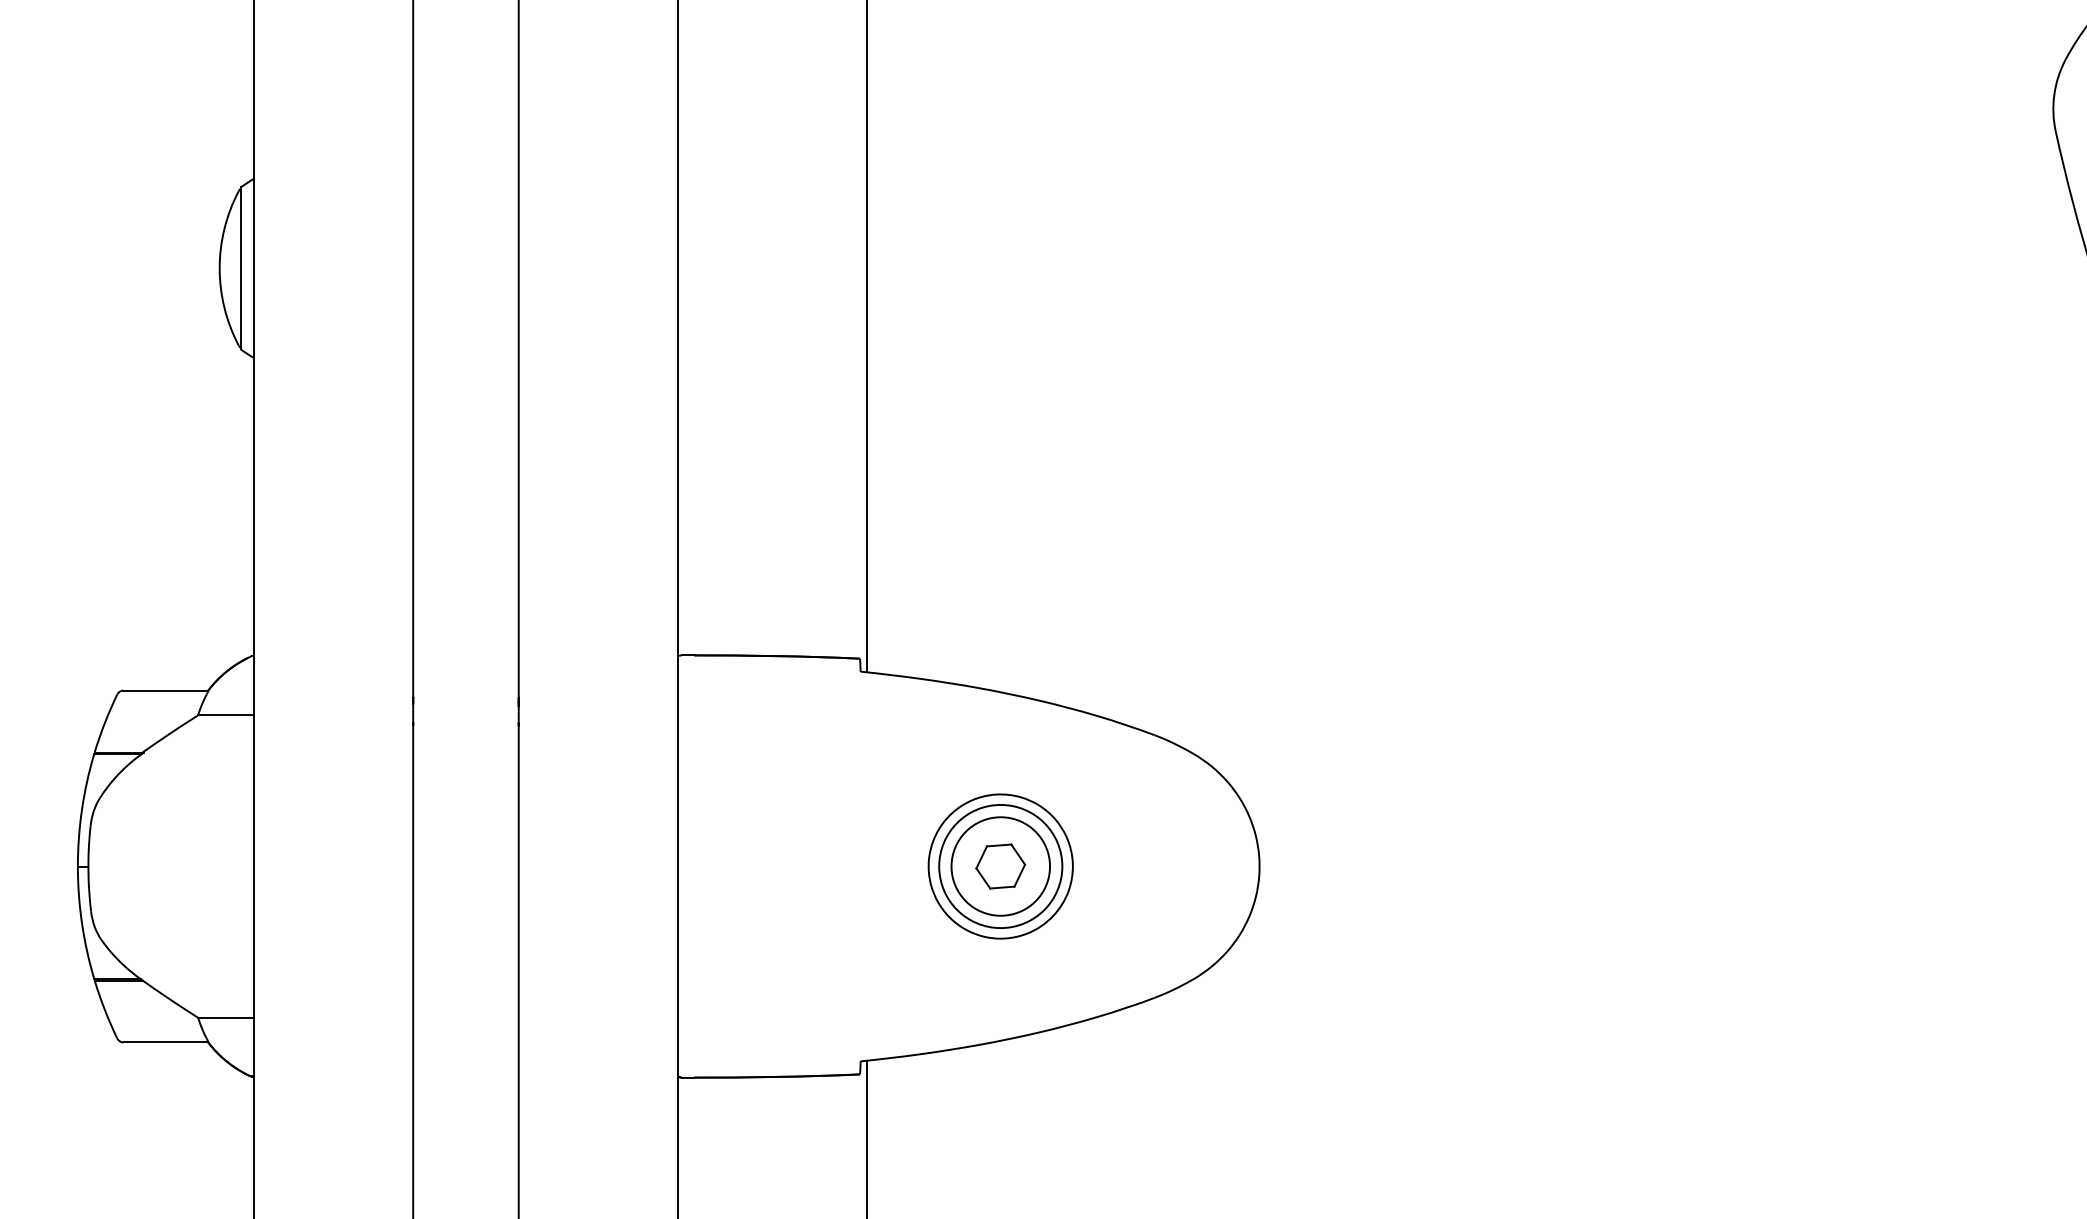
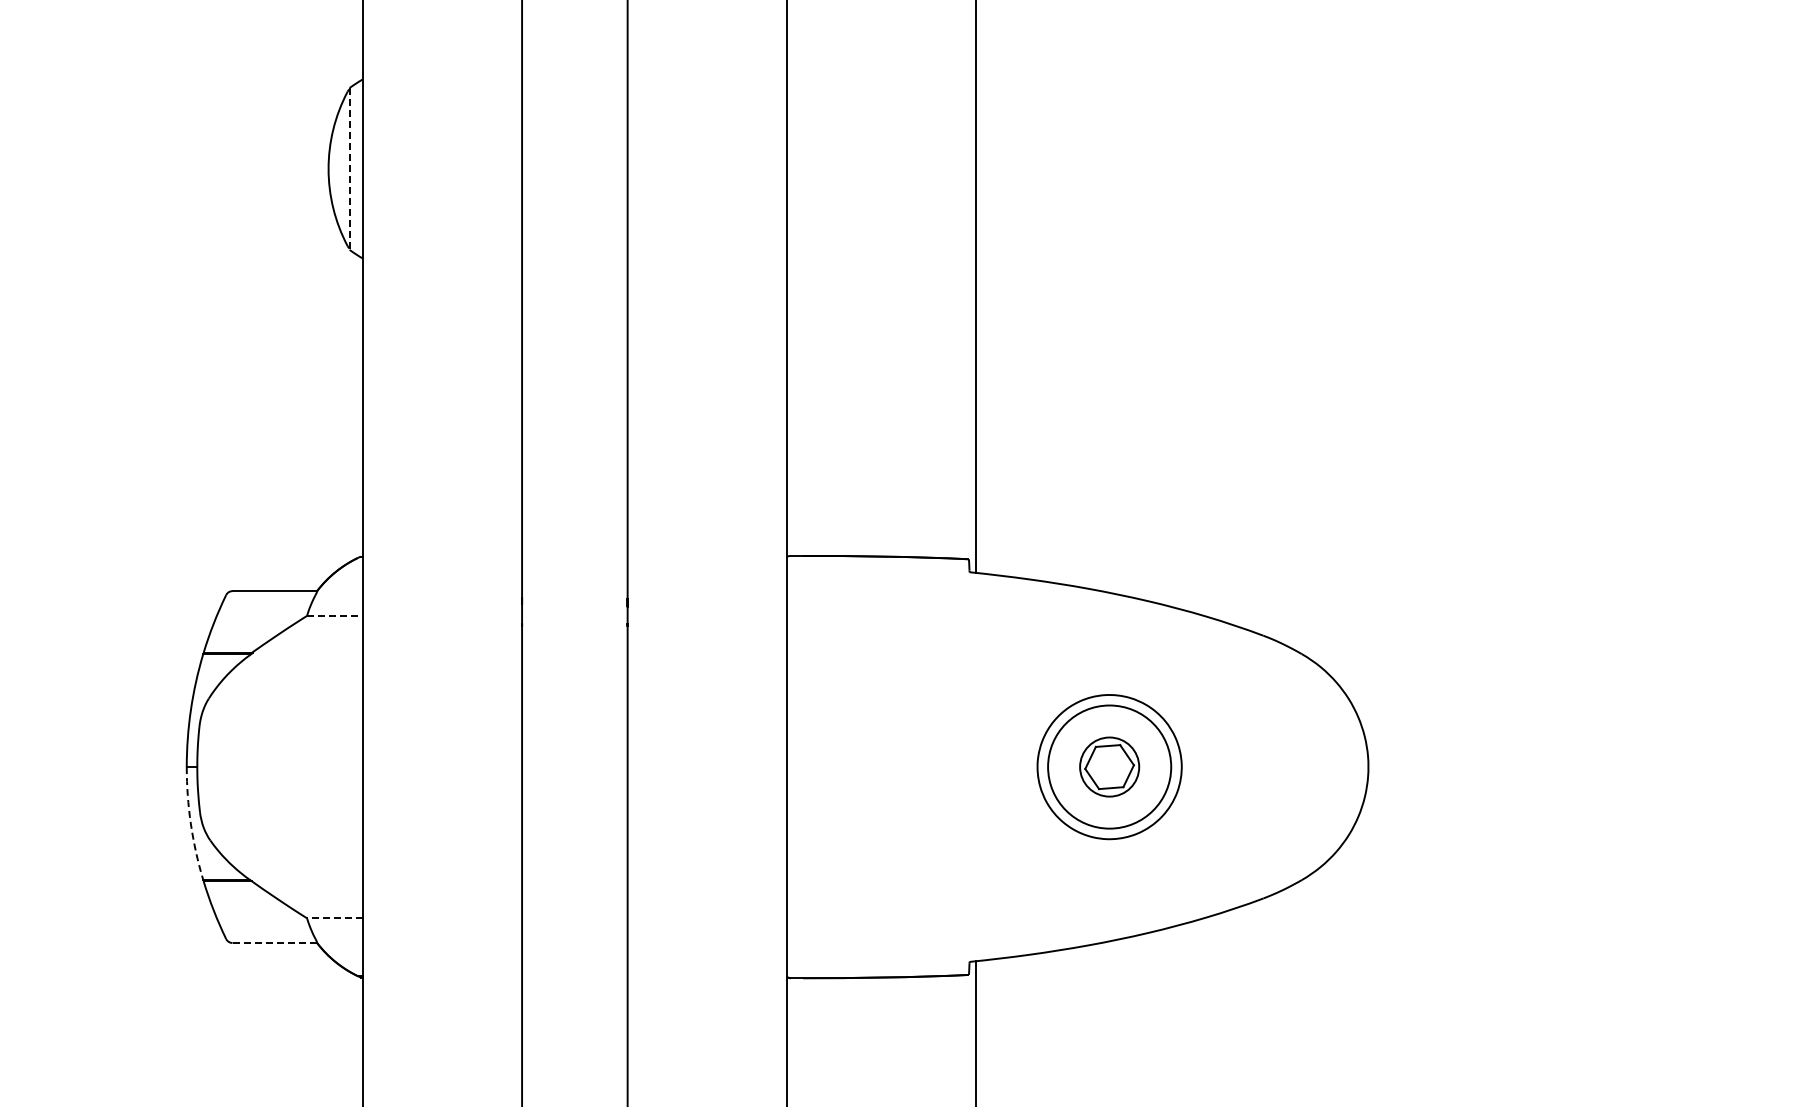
line: (240, 268) -> (349, 169), solid -> dashed
line: (225, 715) -> (334, 616), solid -> dashed
circle: (1000, 866) -> (1109, 767), size x0.6
arc: (82, 923) -> (191, 824), solid -> dashed
line: (225, 1017) -> (334, 918), solid -> dashed
line: (166, 1042) -> (275, 943), solid -> dashed

